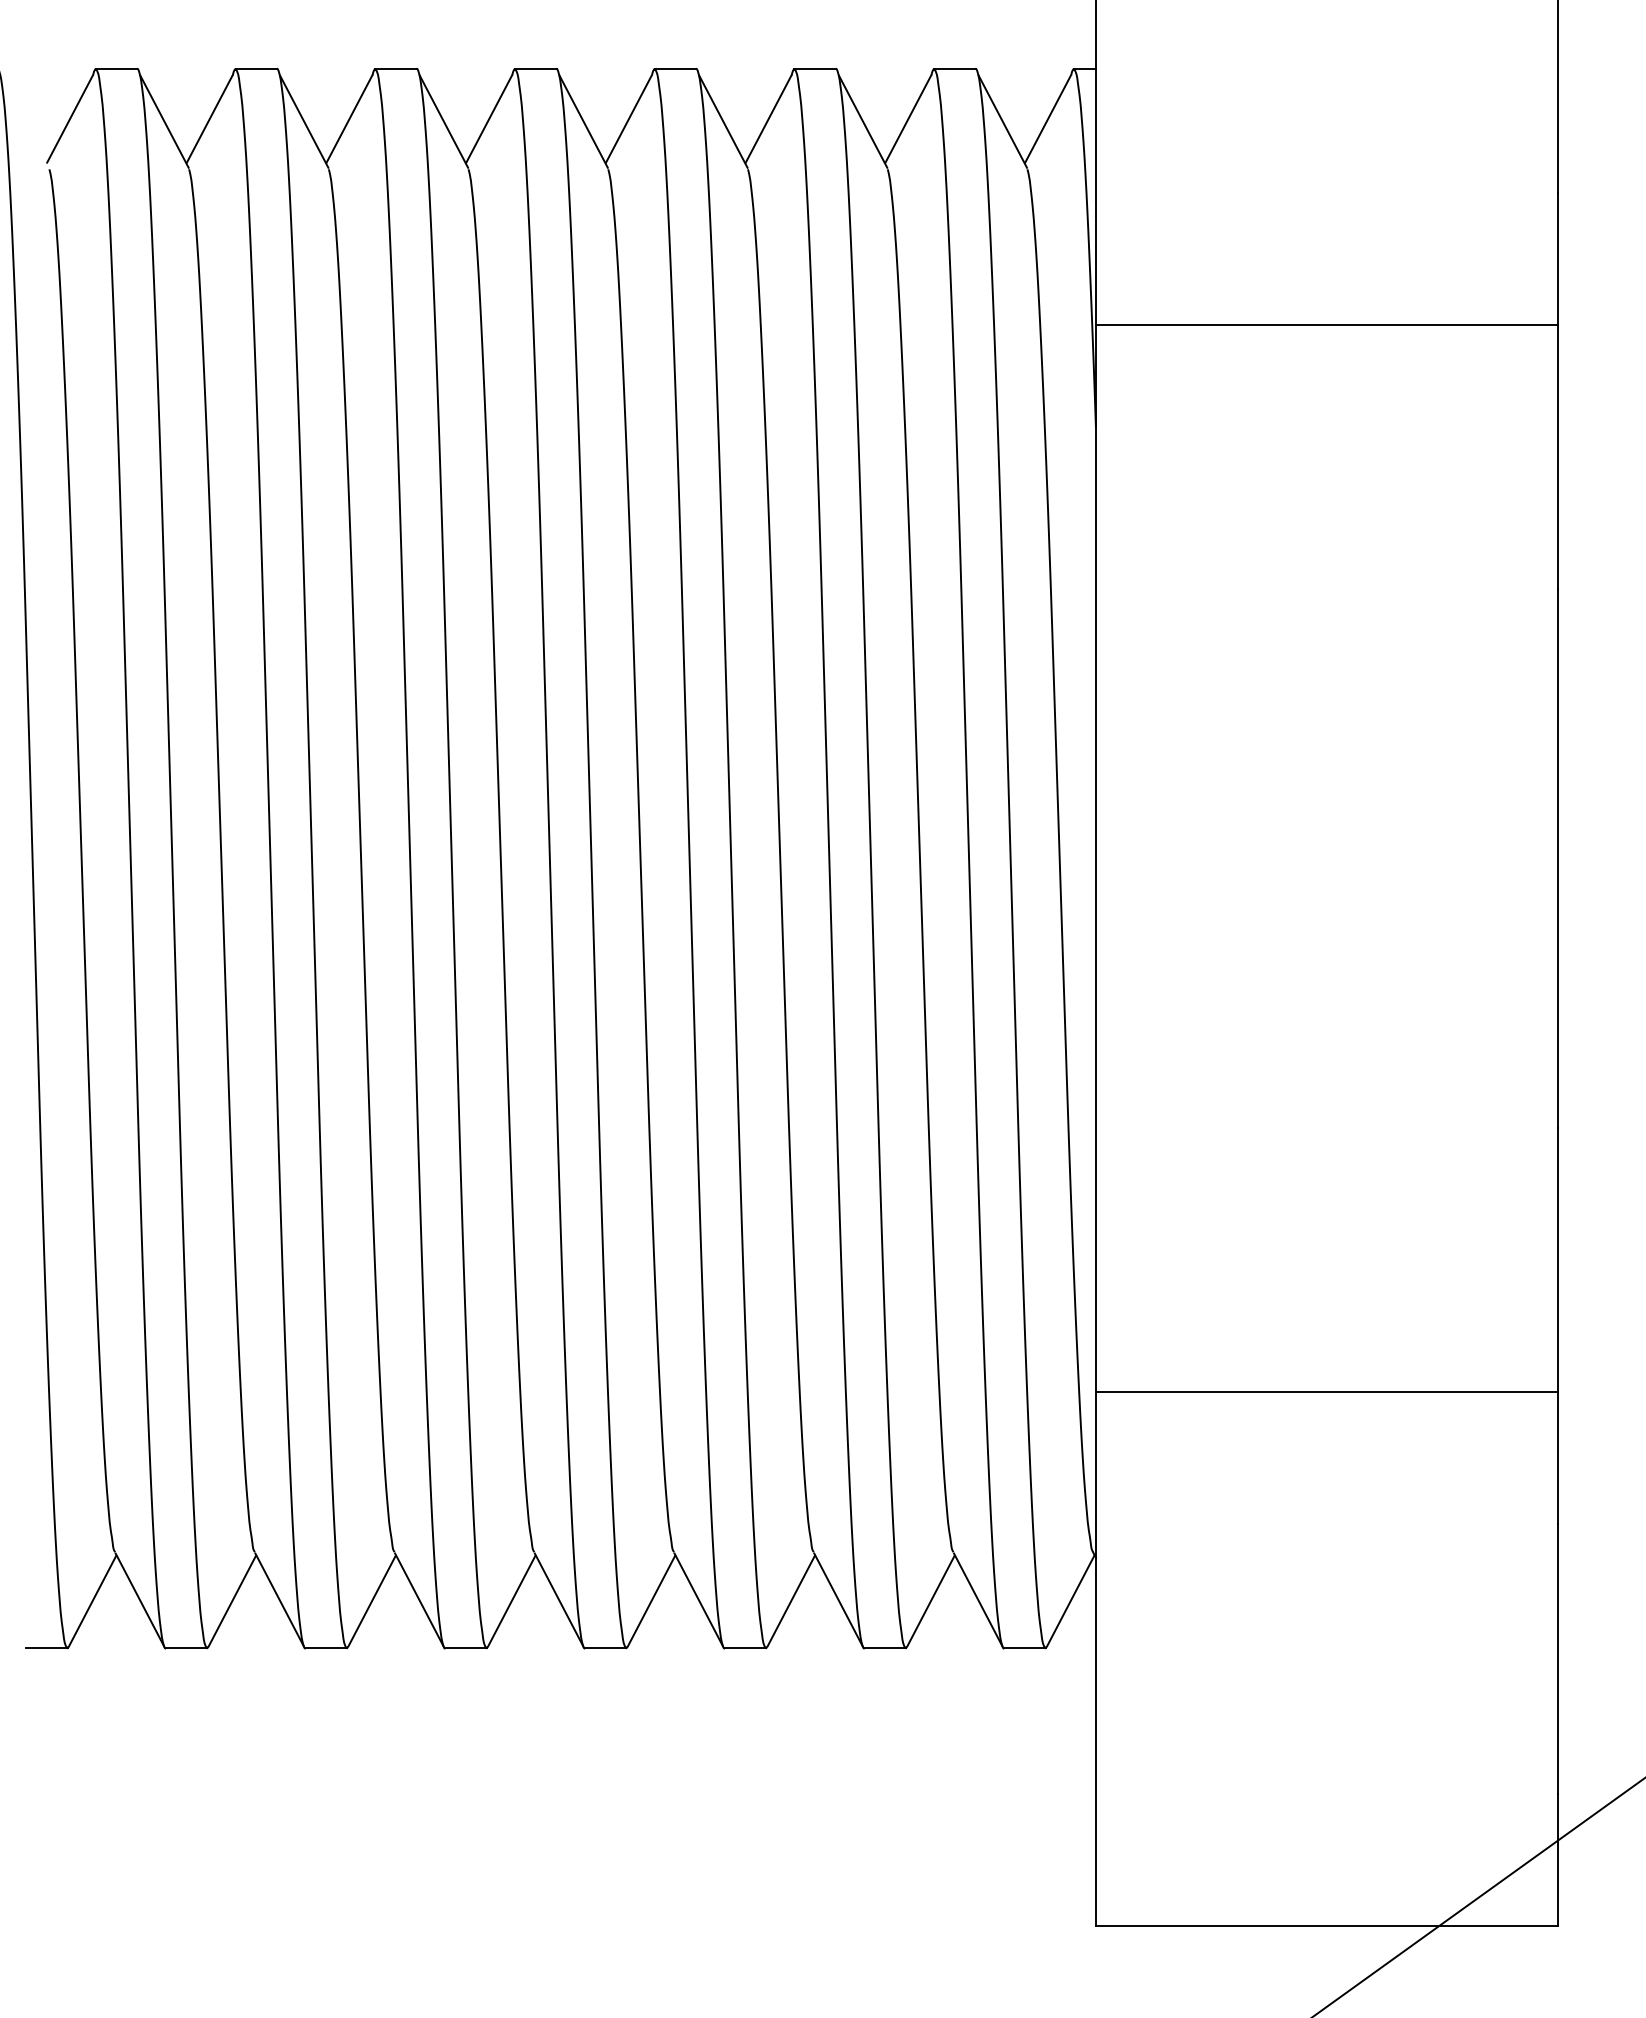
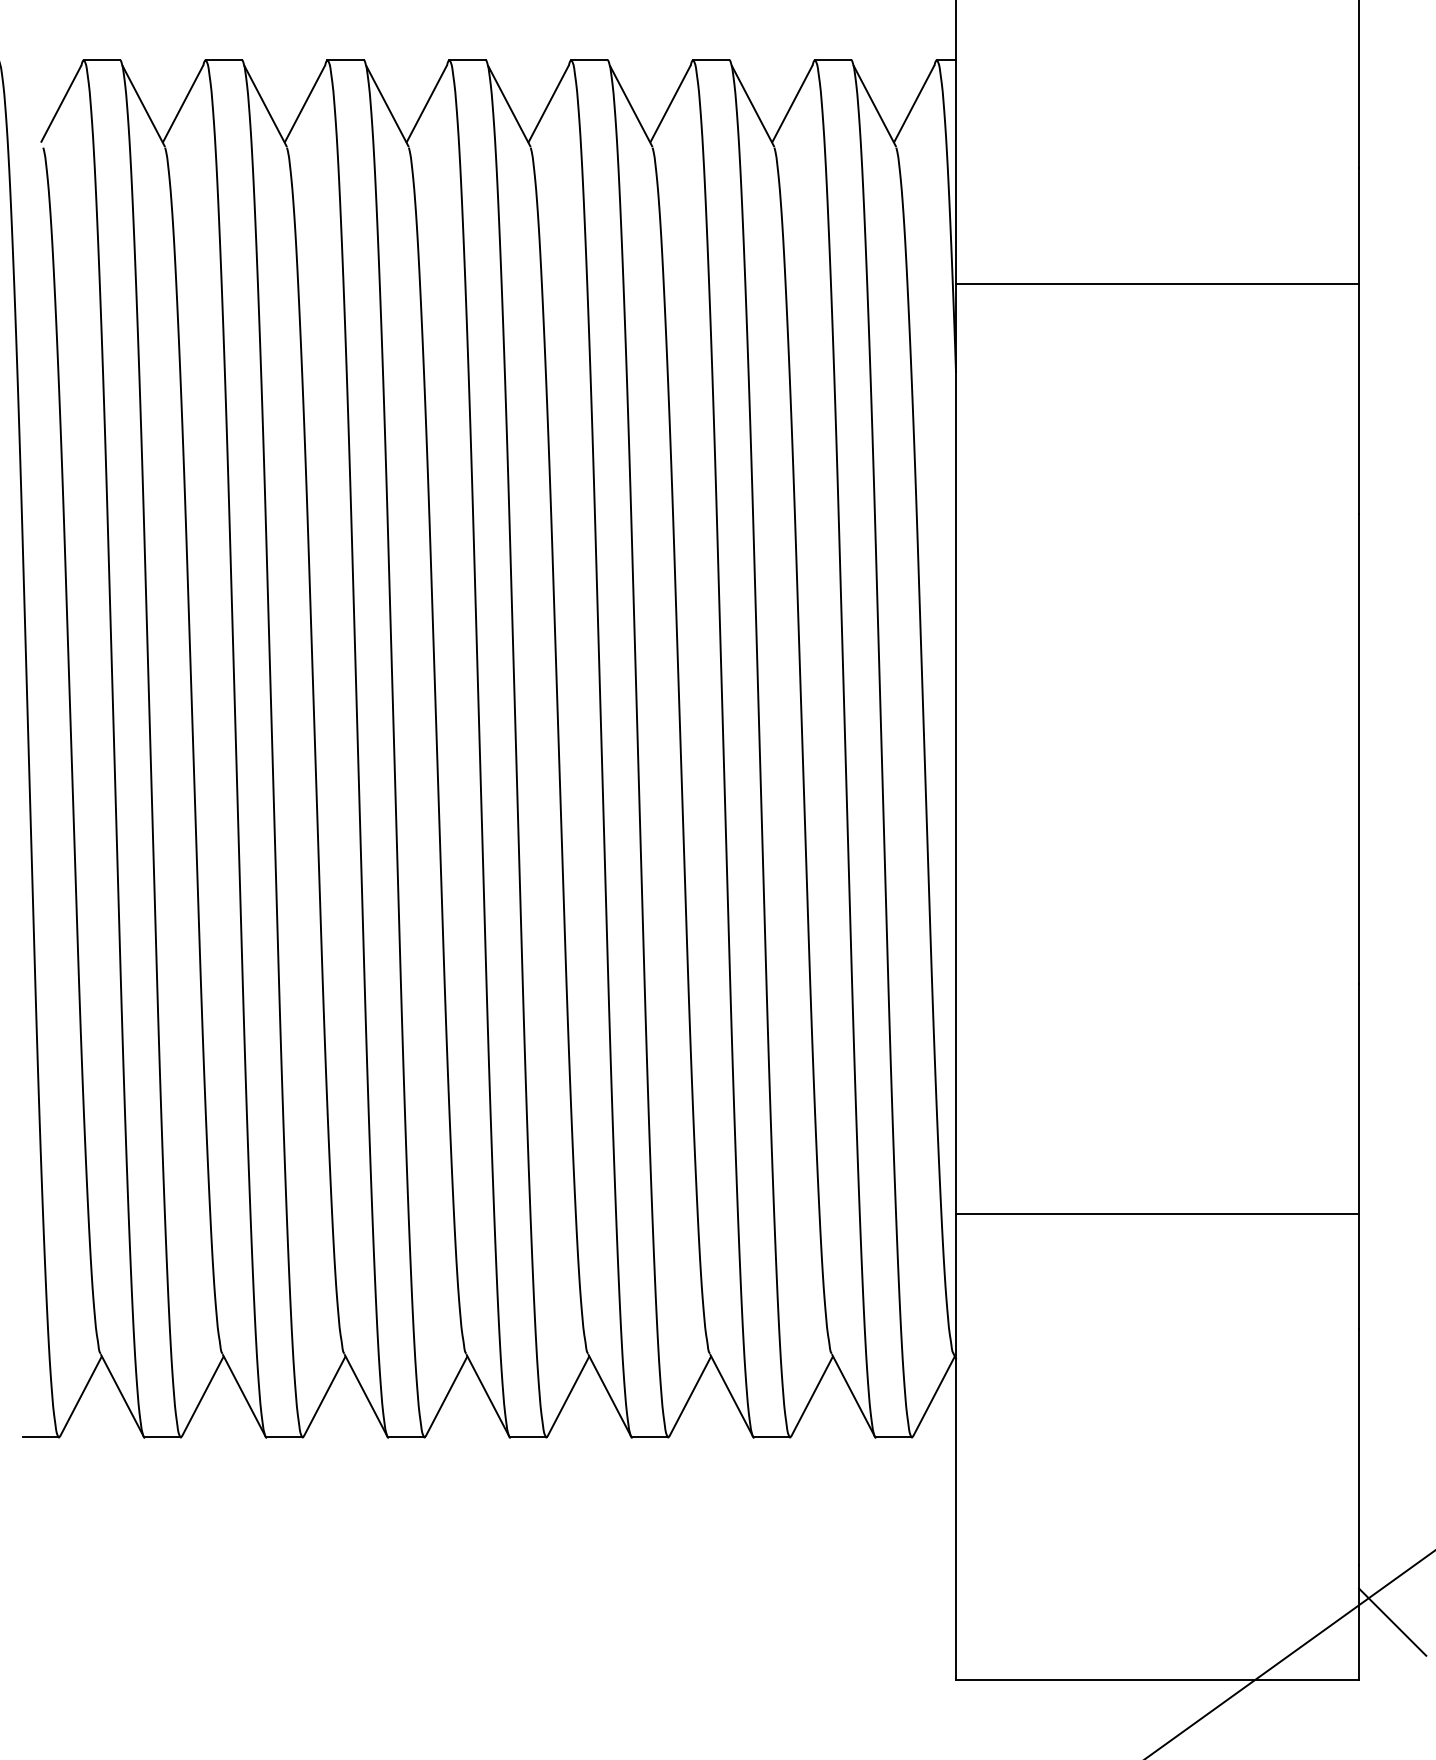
line: (1596, 1859) -> (1392, 1621), added

